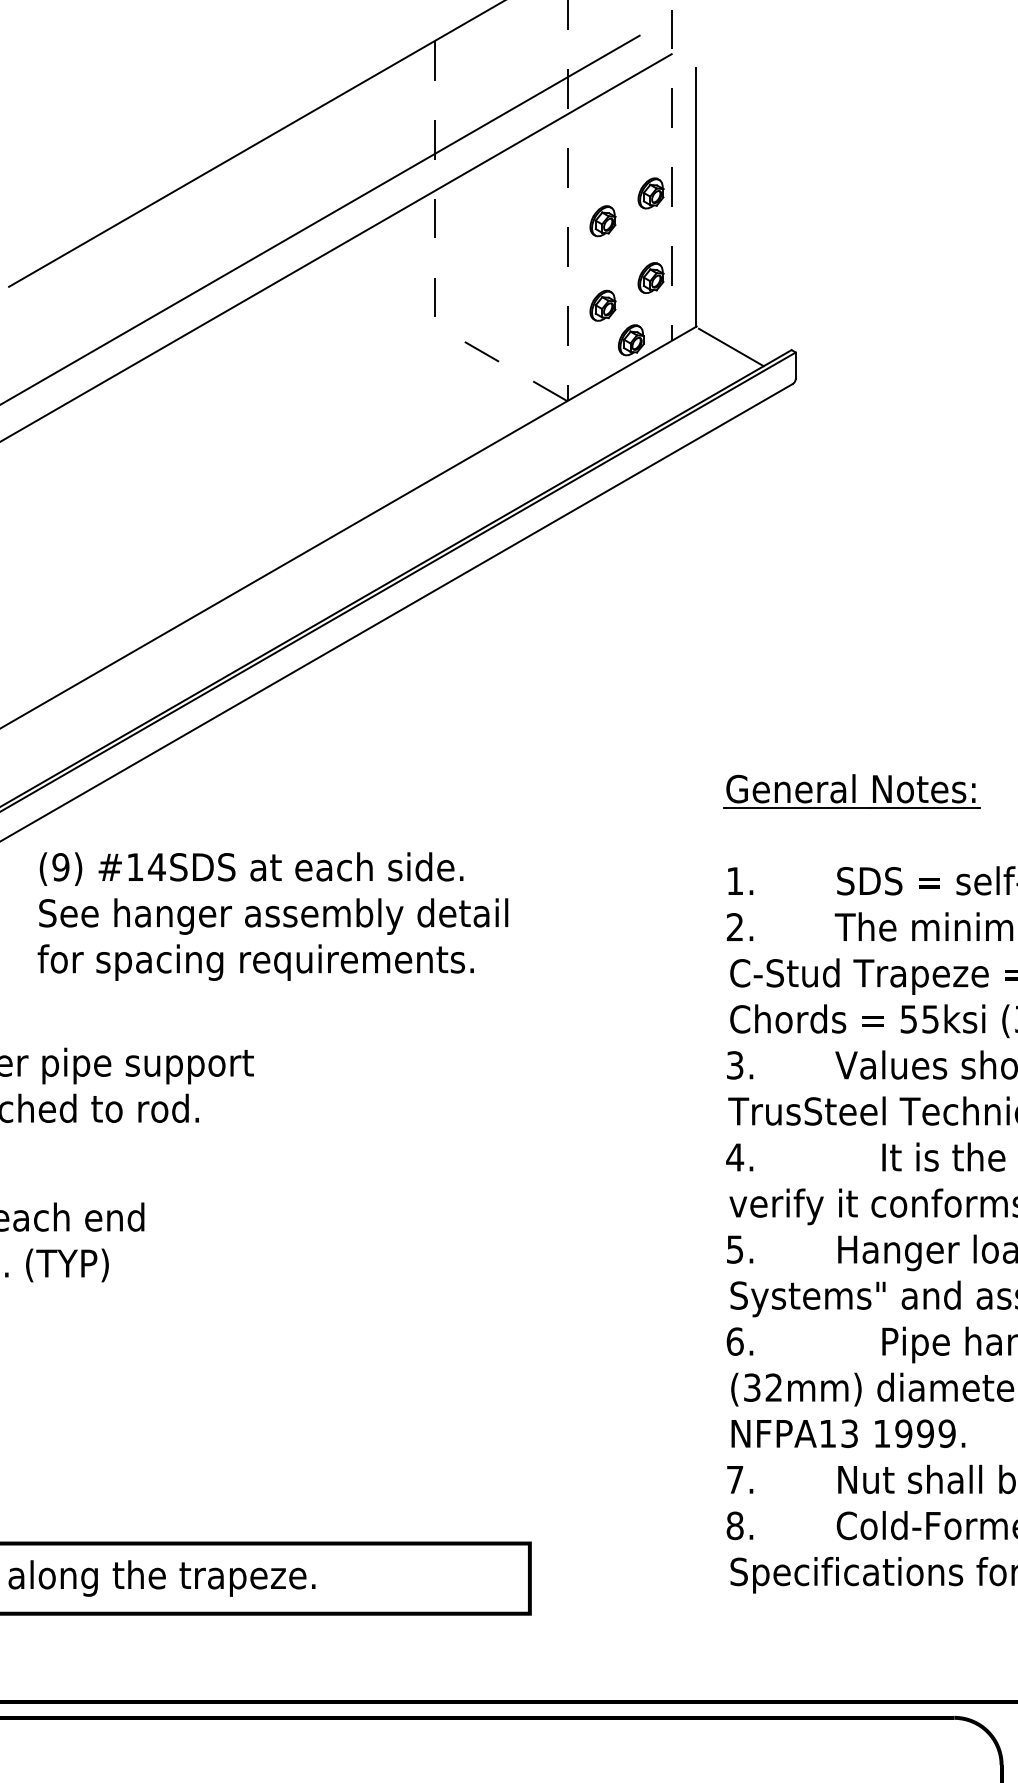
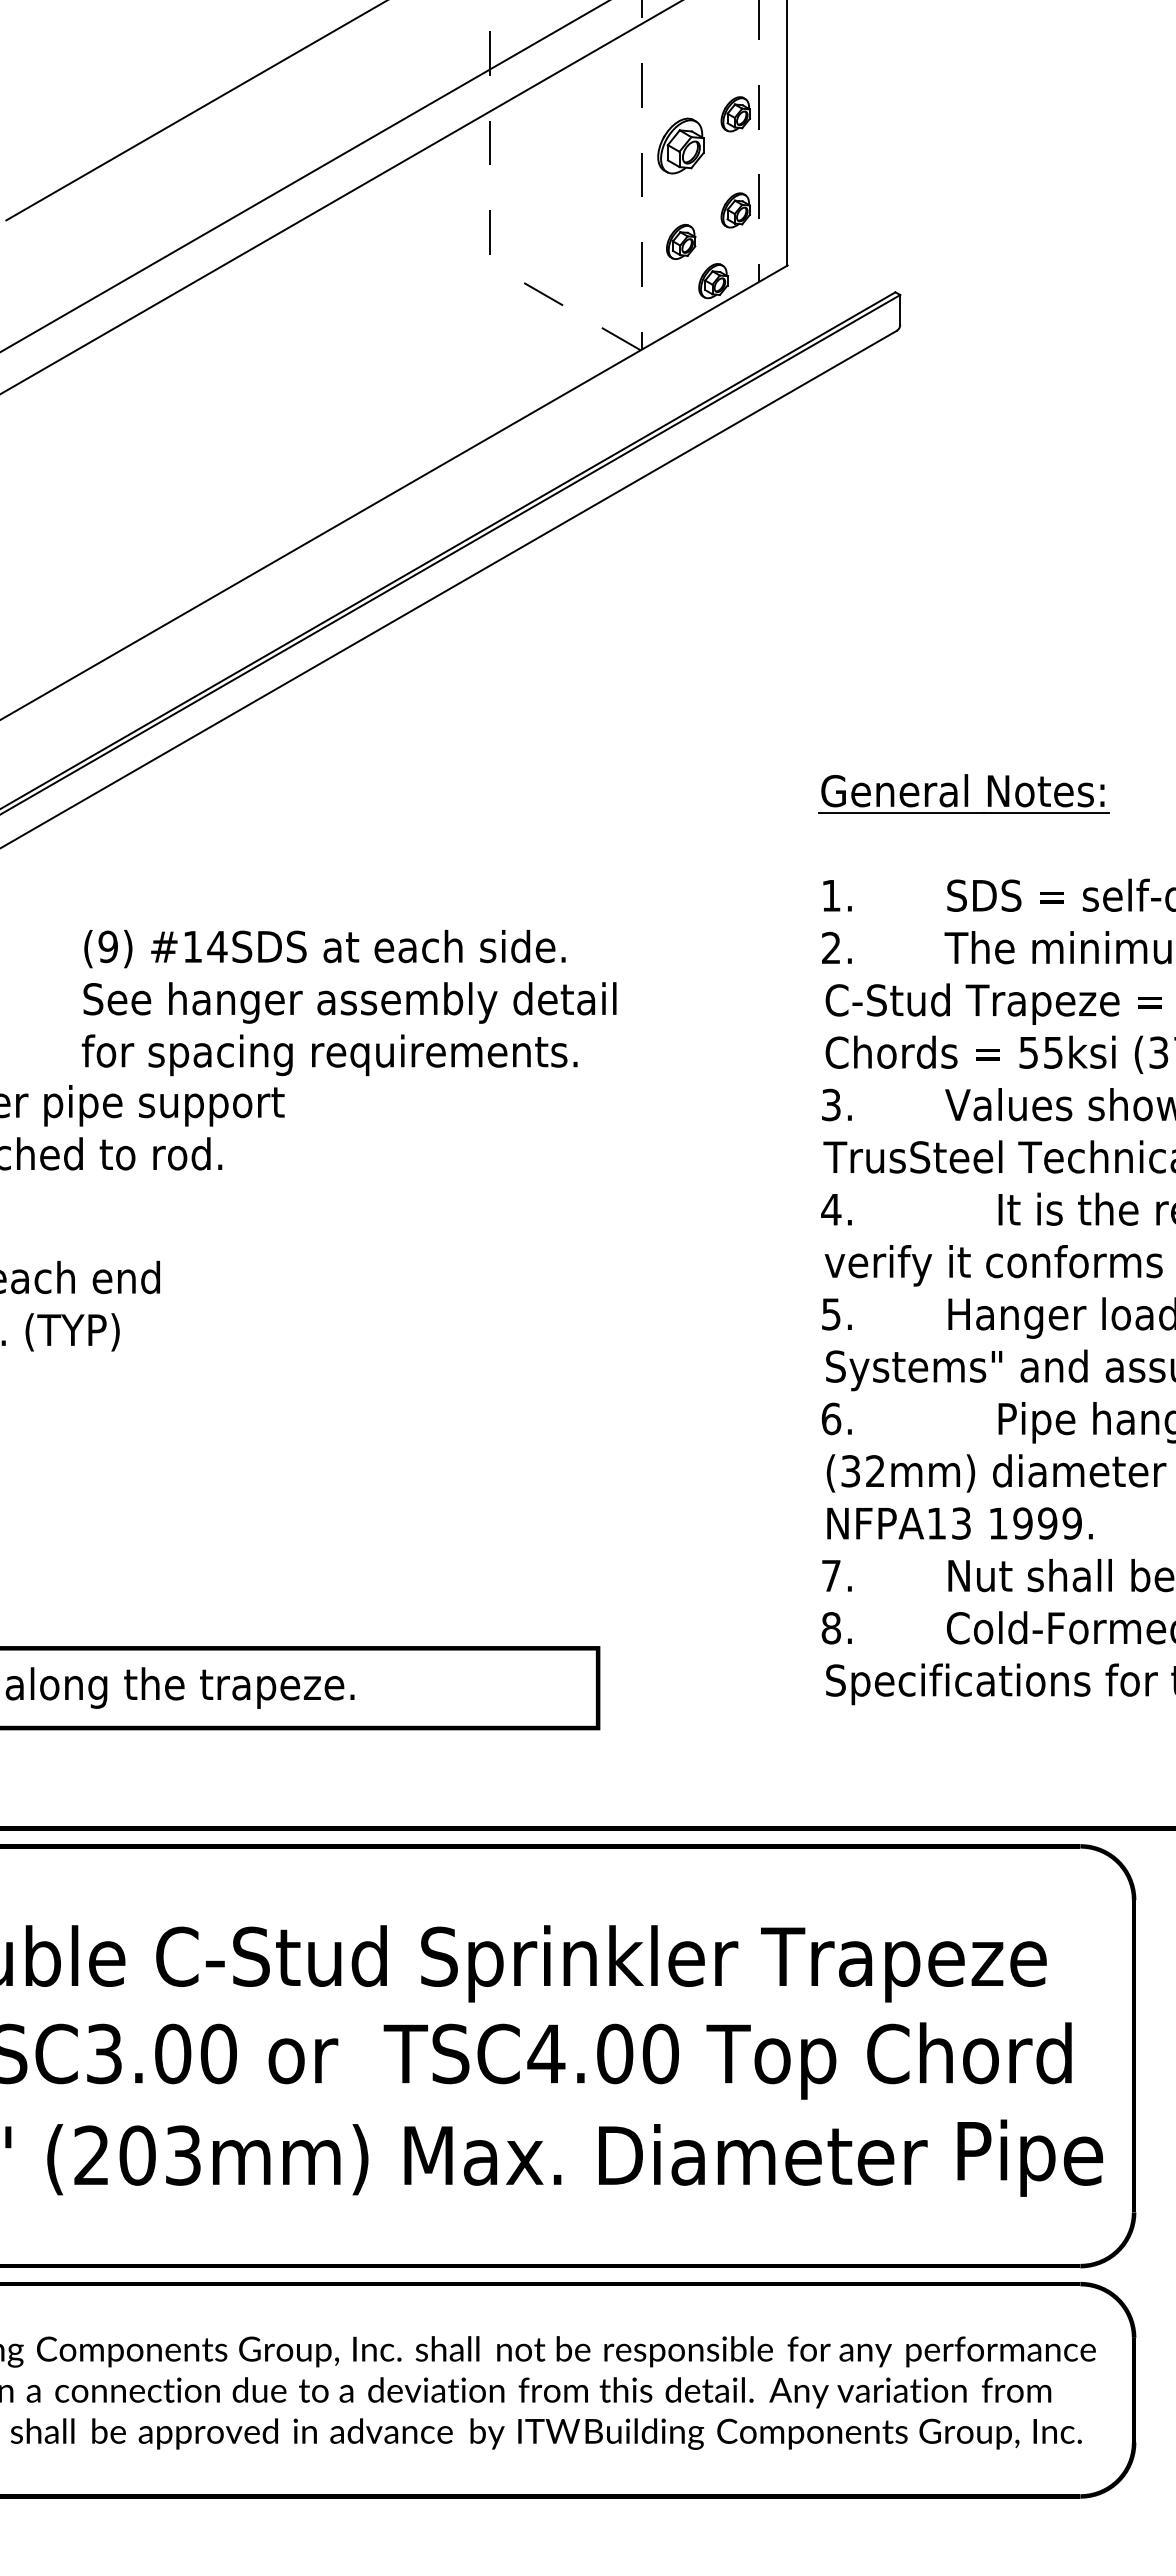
part: (603, 220) -> (681, 145), size x1.6
line: (730, 347) -> (826, 289), removed
text: (272, 916) -> (348, 1002), moved

